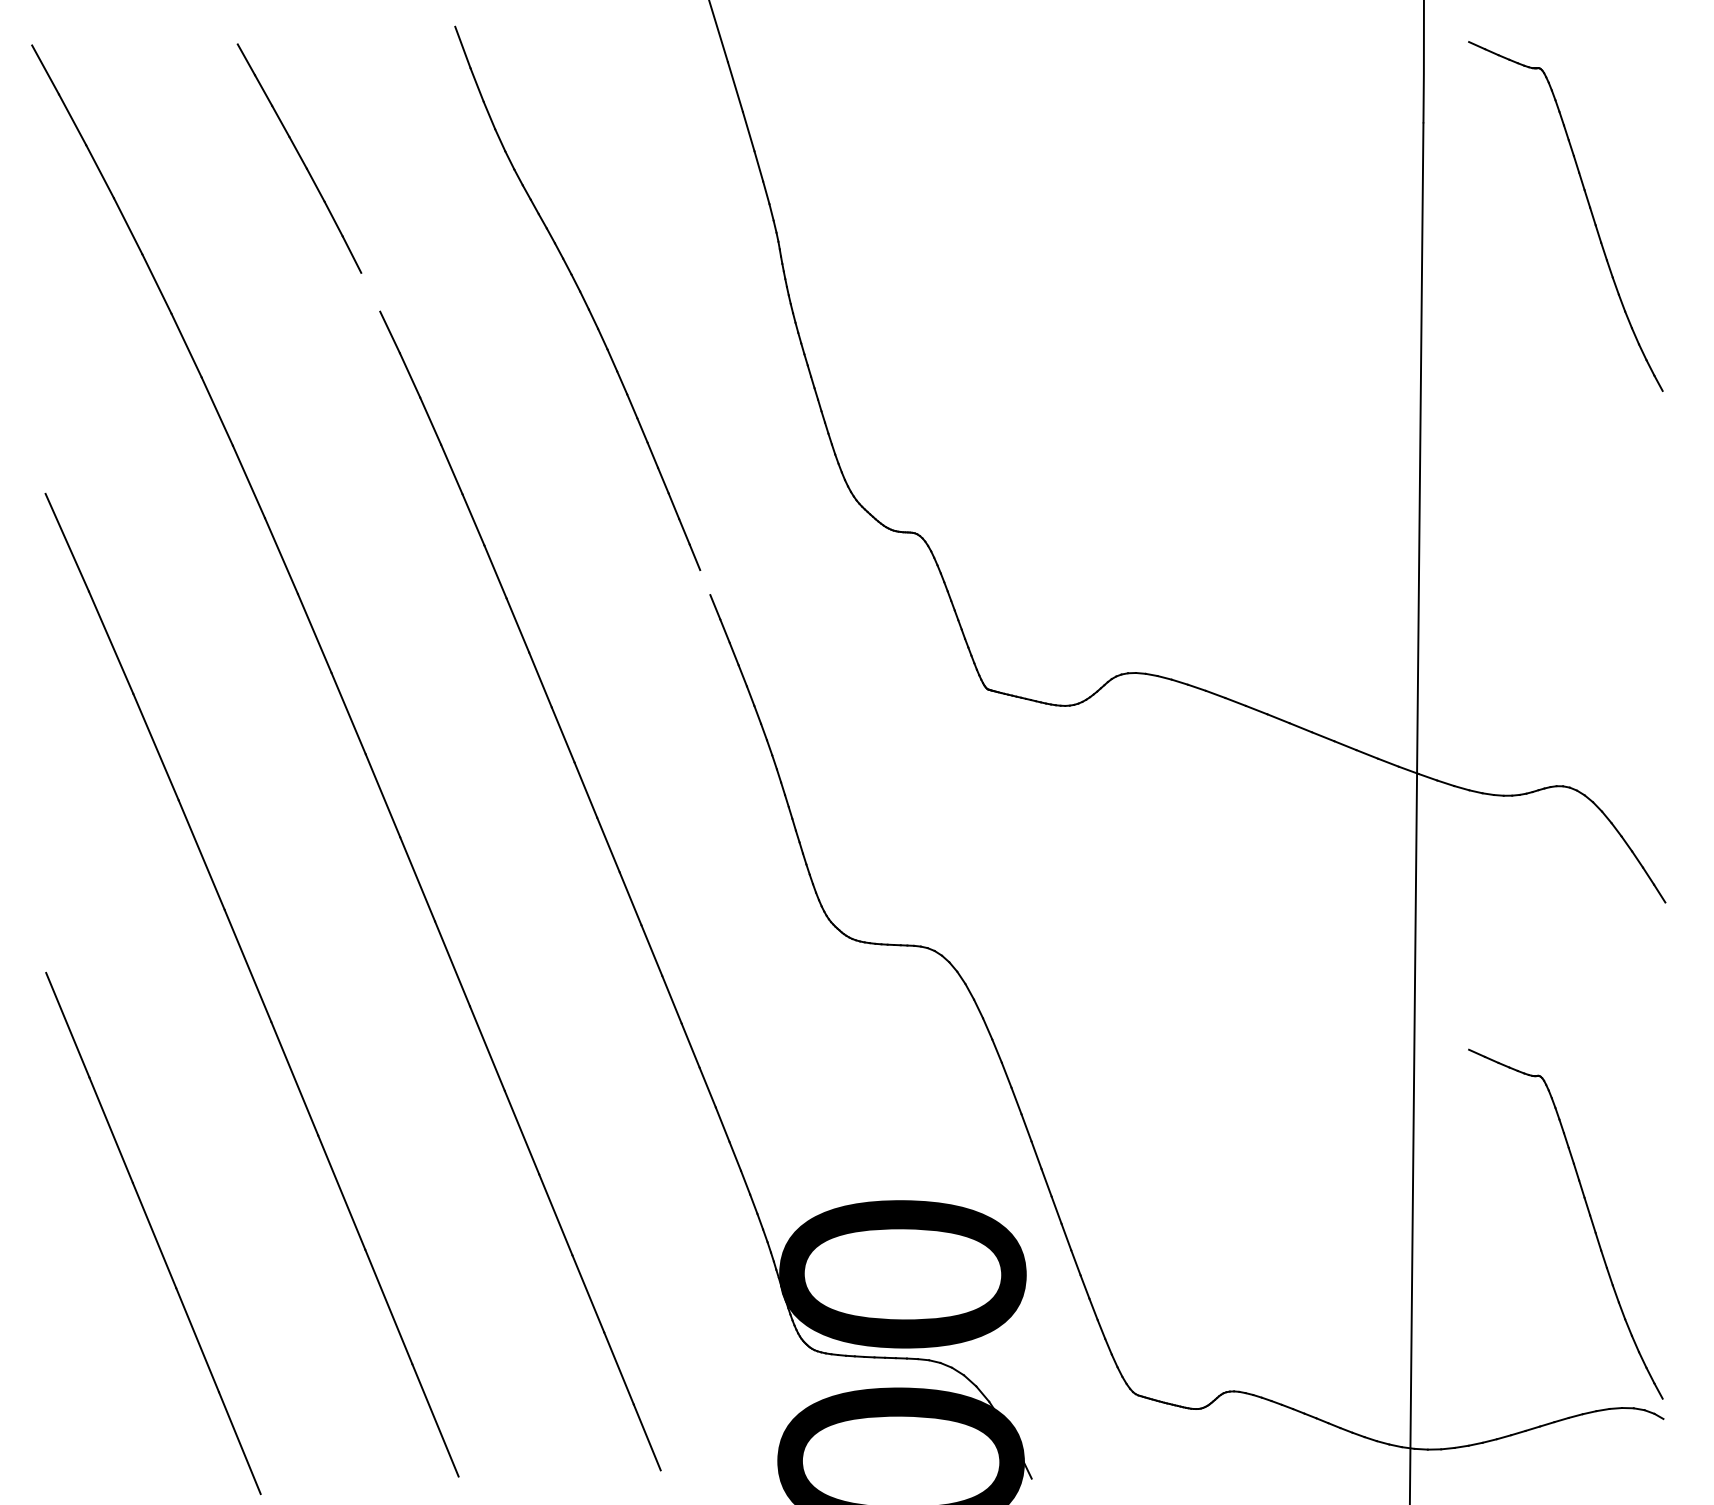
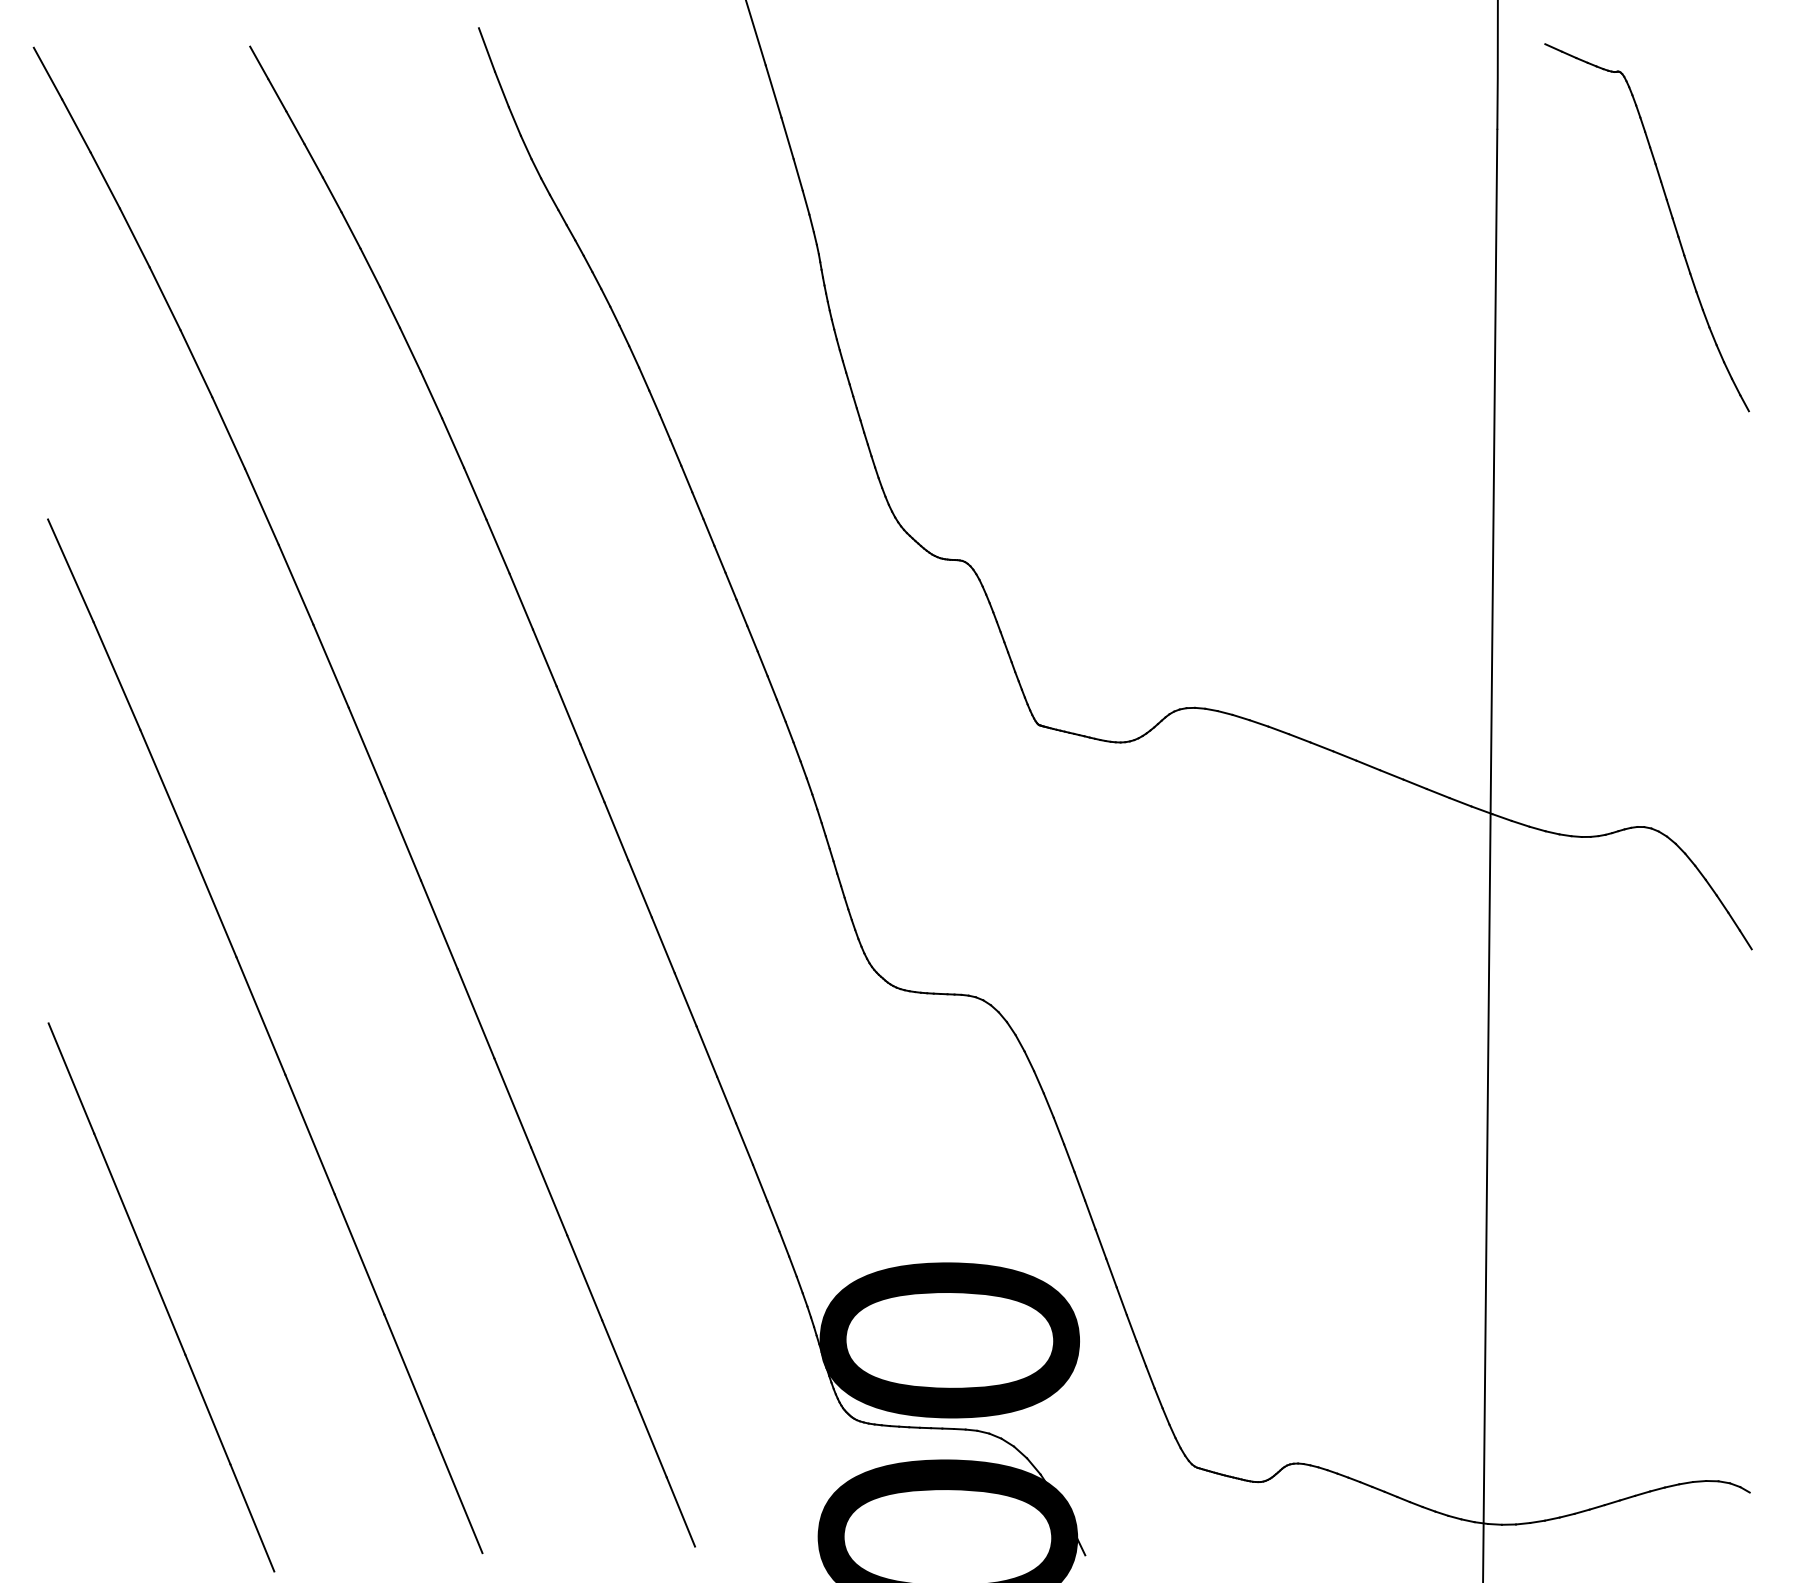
line: (371, 292) -> (390, 307), added
line: (704, 582) -> (741, 612), added
part: (1589, 1215) -> (1671, 1278), removed

